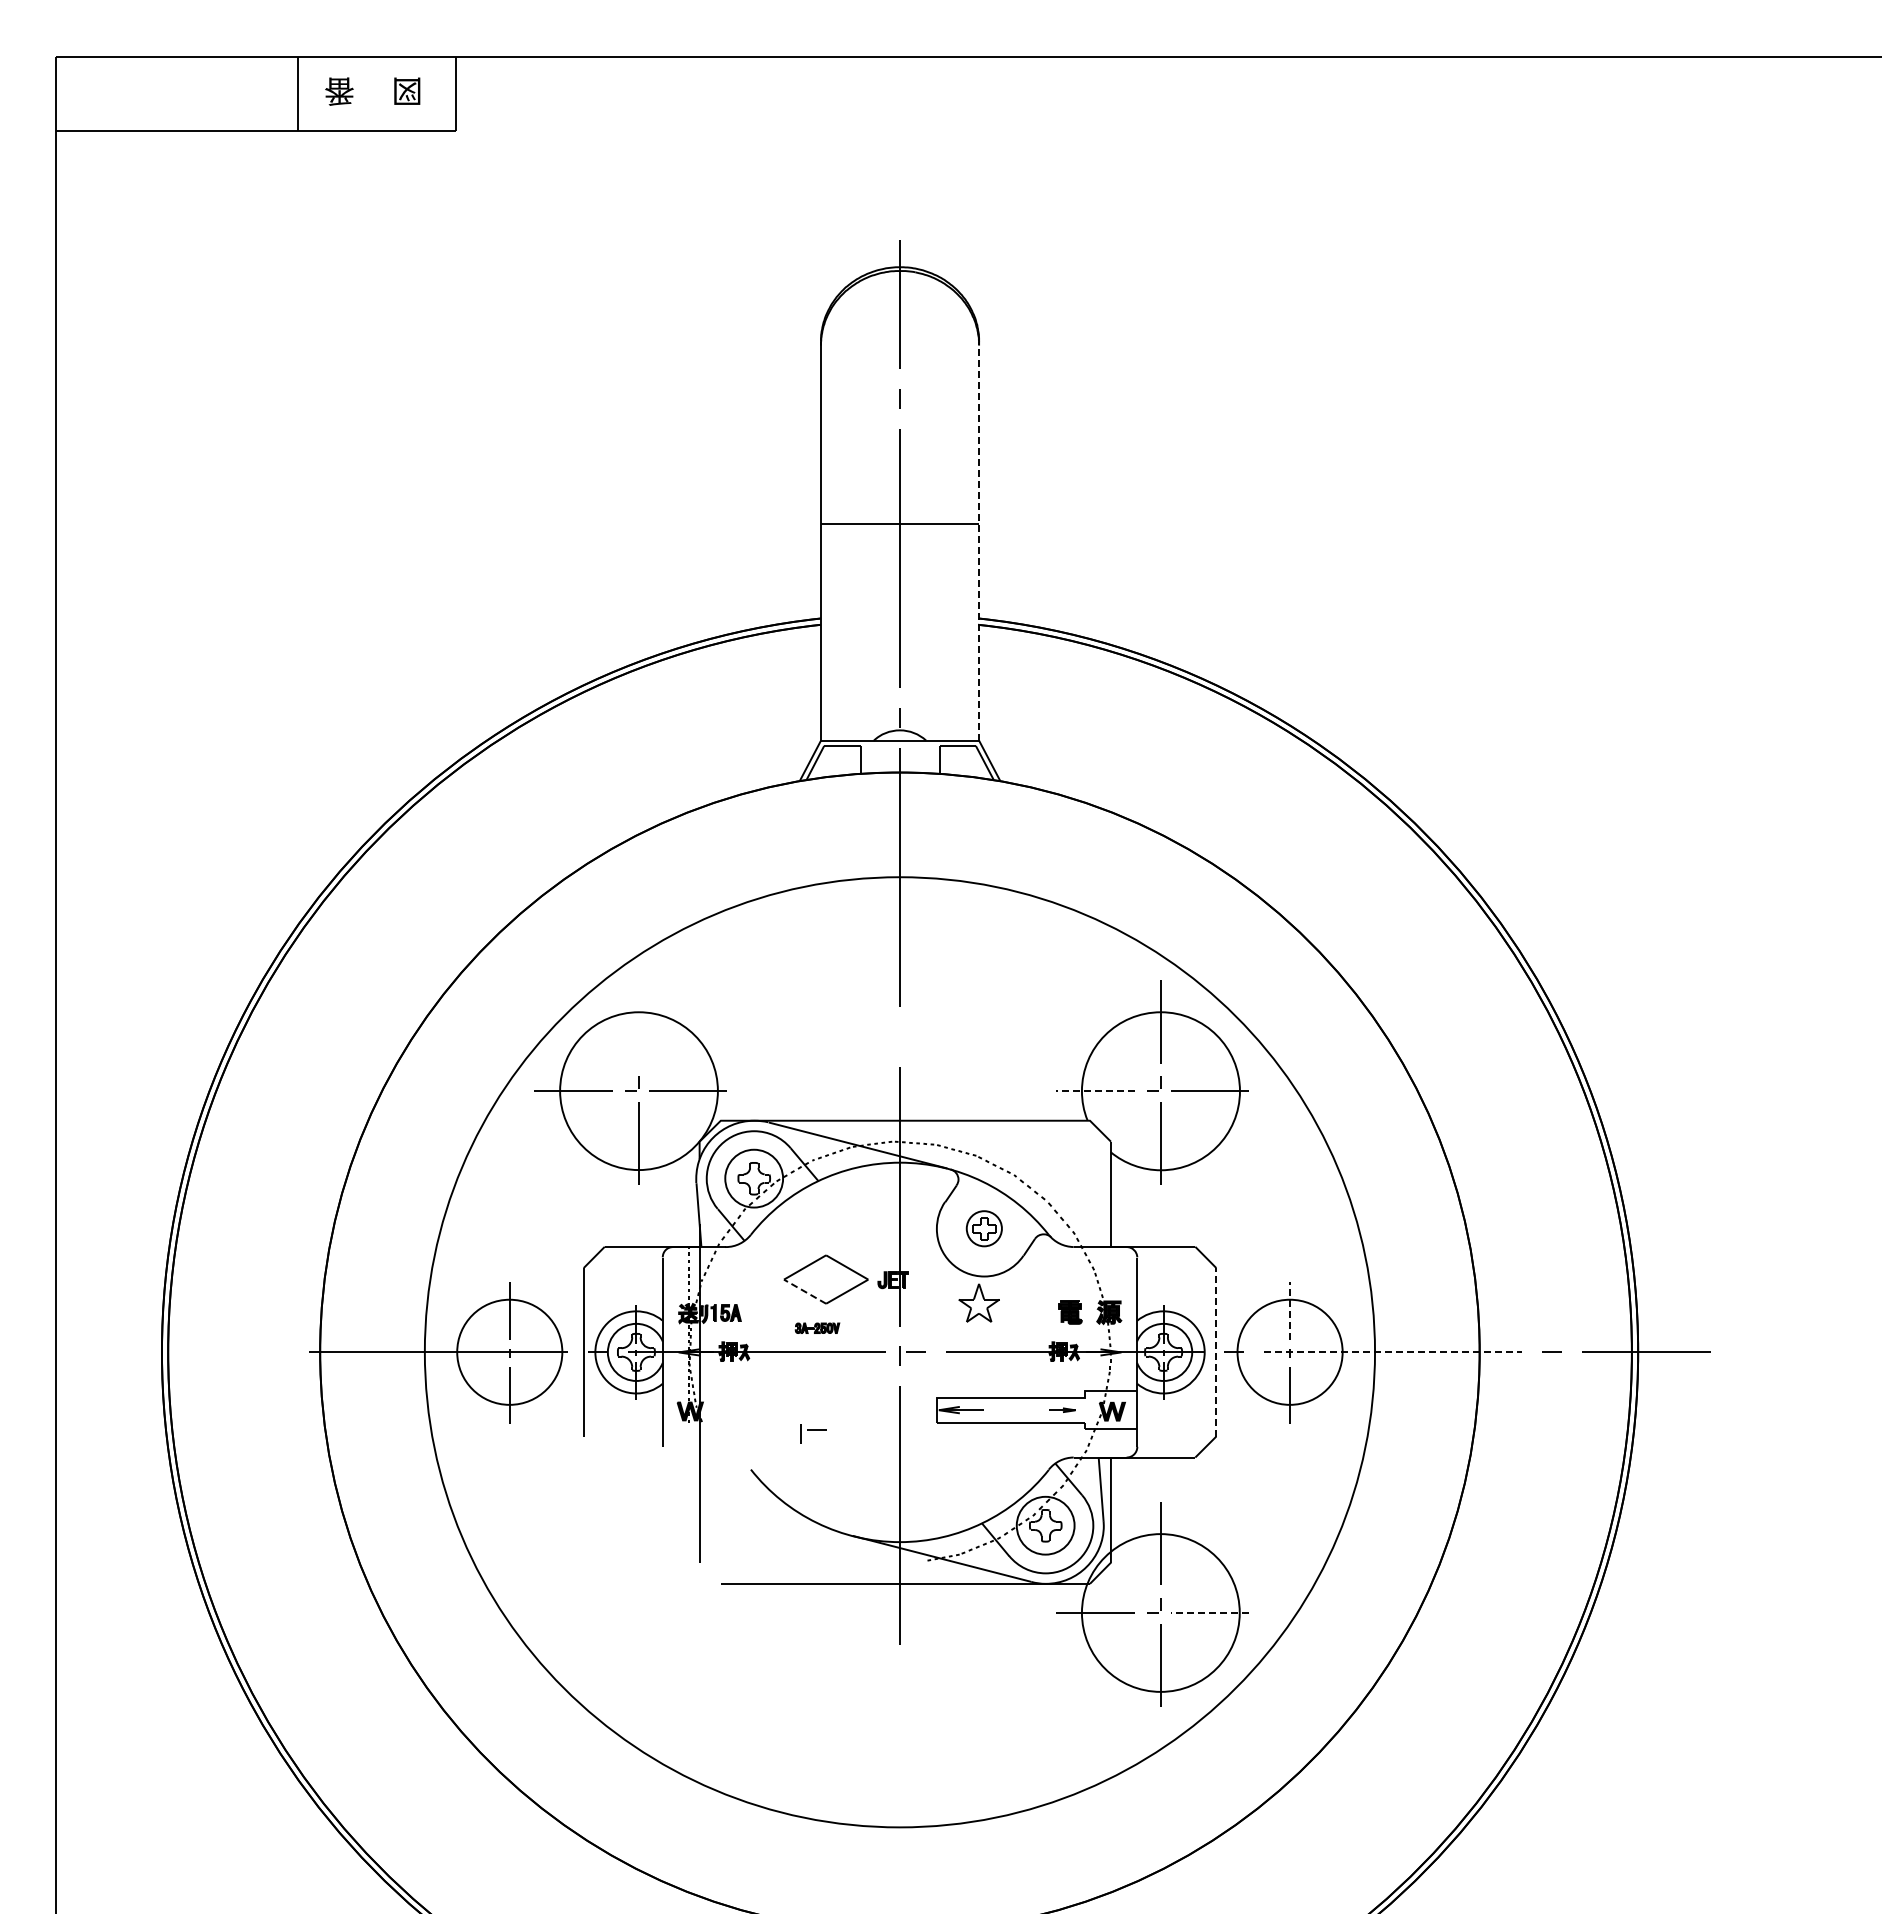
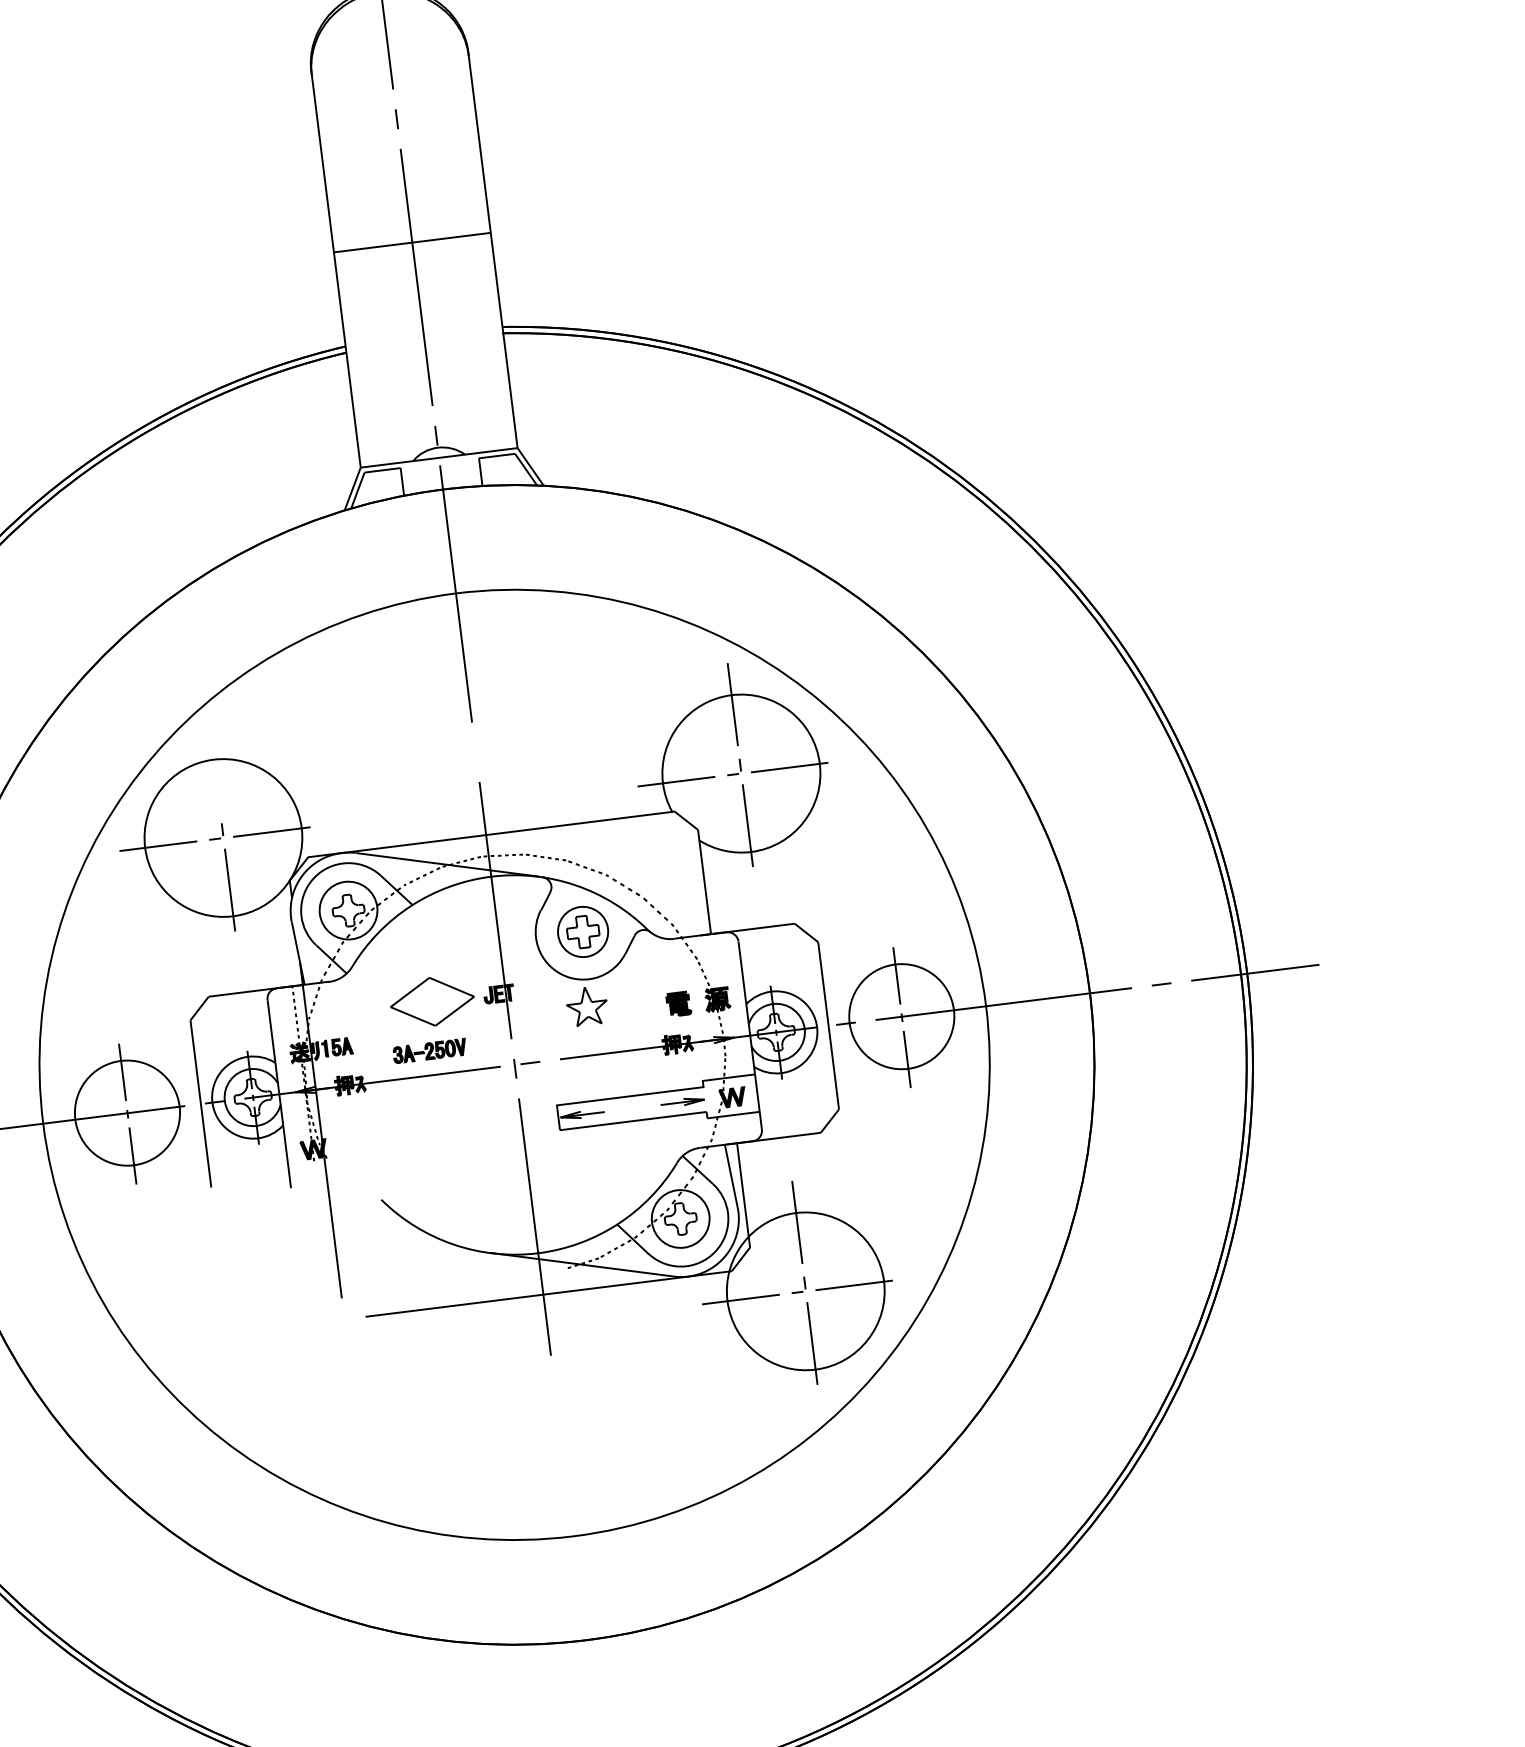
line: (979, 540) -> (493, 249), dashed -> solid
line: (1094, 1091) -> (675, 782), dashed -> solid
part: (984, 1228) -> (583, 931), size x1.43
line: (804, 1291) -> (412, 1016), dashed -> solid
line: (1290, 1311) -> (897, 976), dashed -> solid
part: (817, 1328) -> (429, 1051), size x1.67
line: (1216, 1351) -> (828, 1024), dashed -> solid
line: (1393, 1352) -> (1004, 1004), dashed -> solid
part: (1062, 1410) -> (683, 1102), size x1.67
part: (813, 1433) -> (438, 1156), removed
line: (1209, 1613) -> (854, 1285), dashed -> solid

